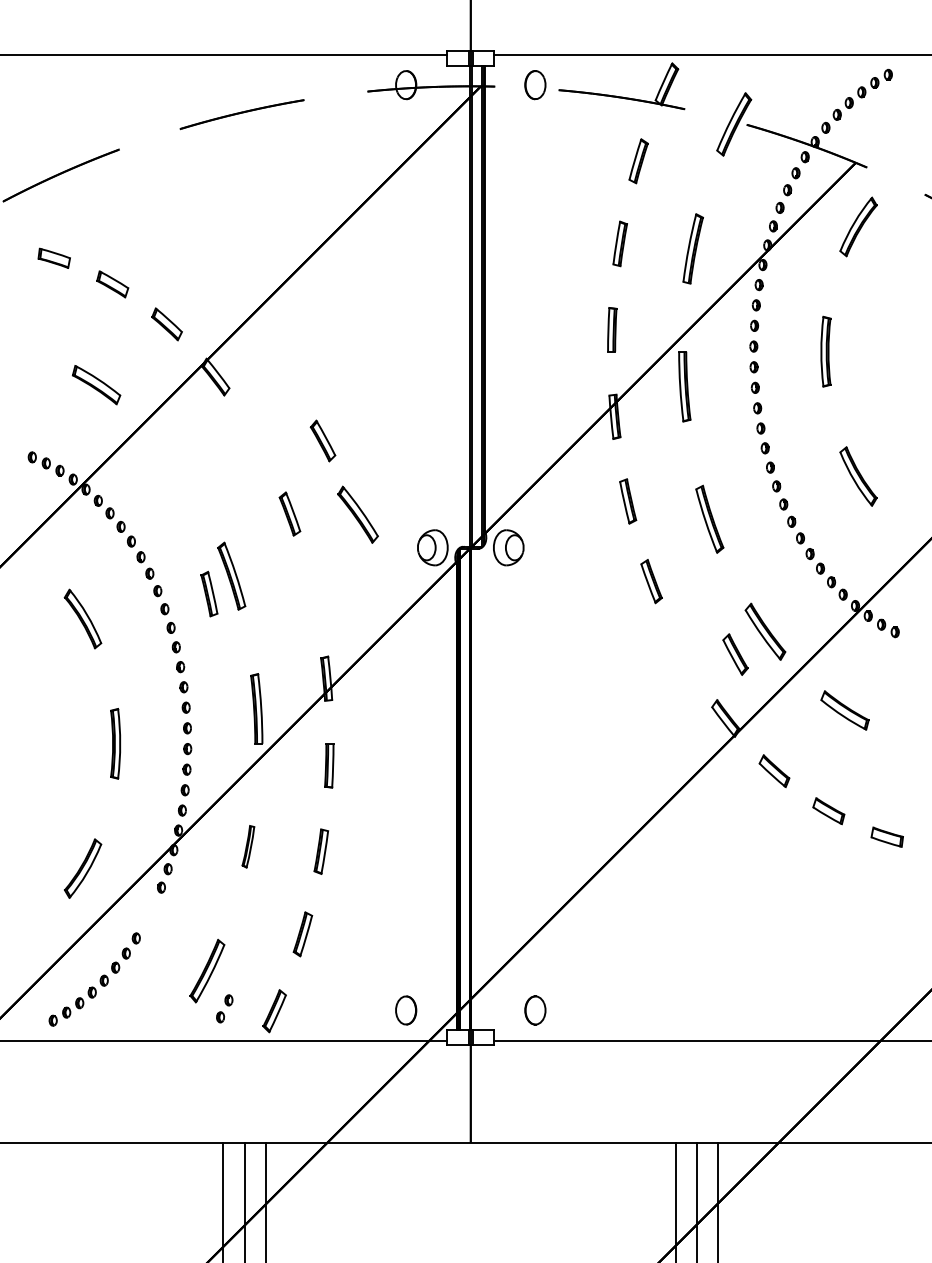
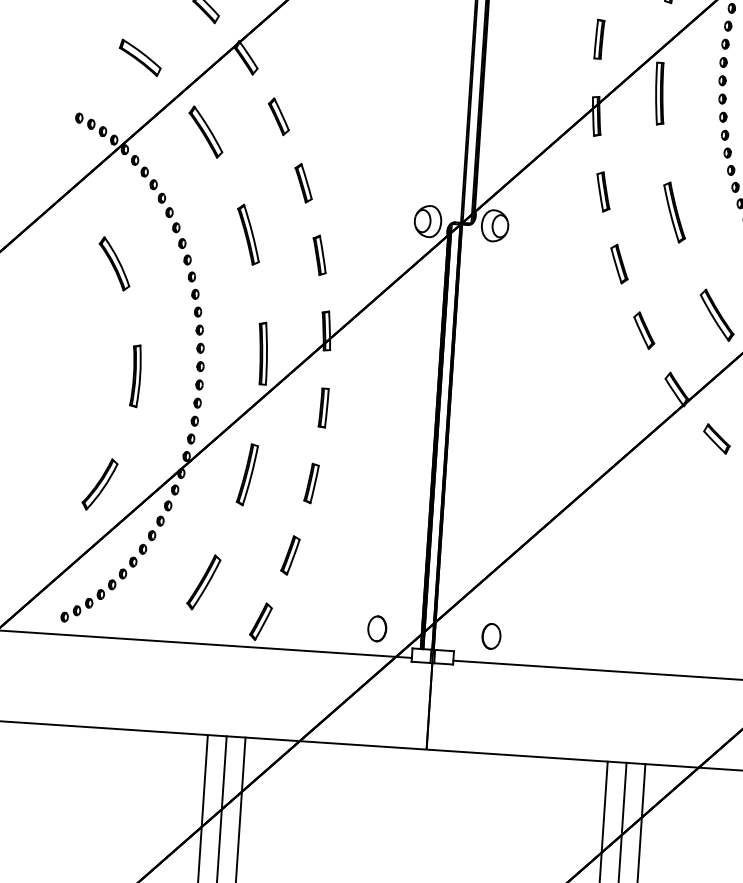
part: (322, 440) -> (278, 116), moved
part: (357, 514) -> (205, 131), moved
part: (209, 593) -> (319, 254), moved
part: (735, 654) -> (644, 330), moved
part: (248, 846) -> (247, 474), size x1.67
part: (224, 1008) -> (156, 528), moved

